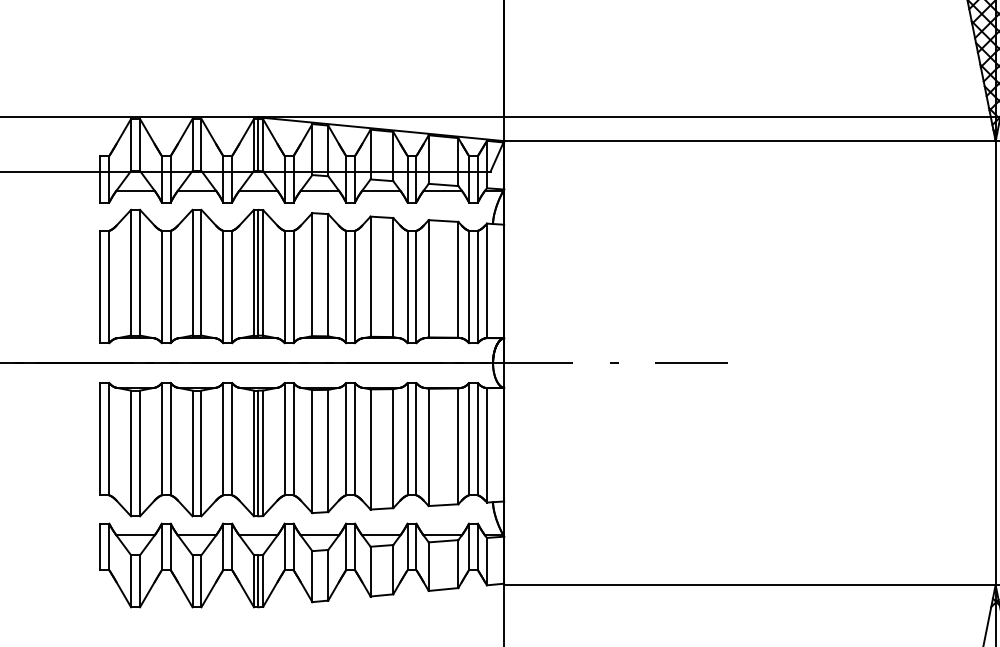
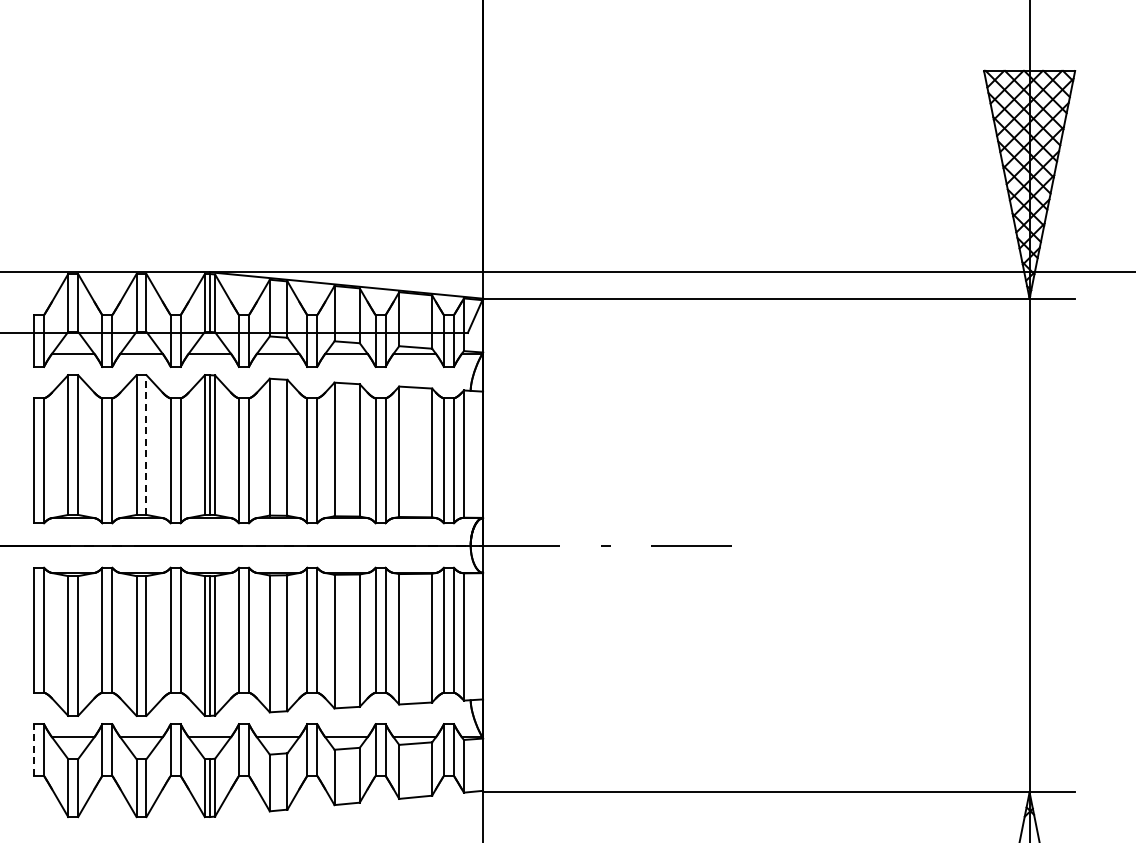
line: (201, 273) -> (146, 445), solid -> dashed
line: (100, 546) -> (34, 749), solid -> dashed

